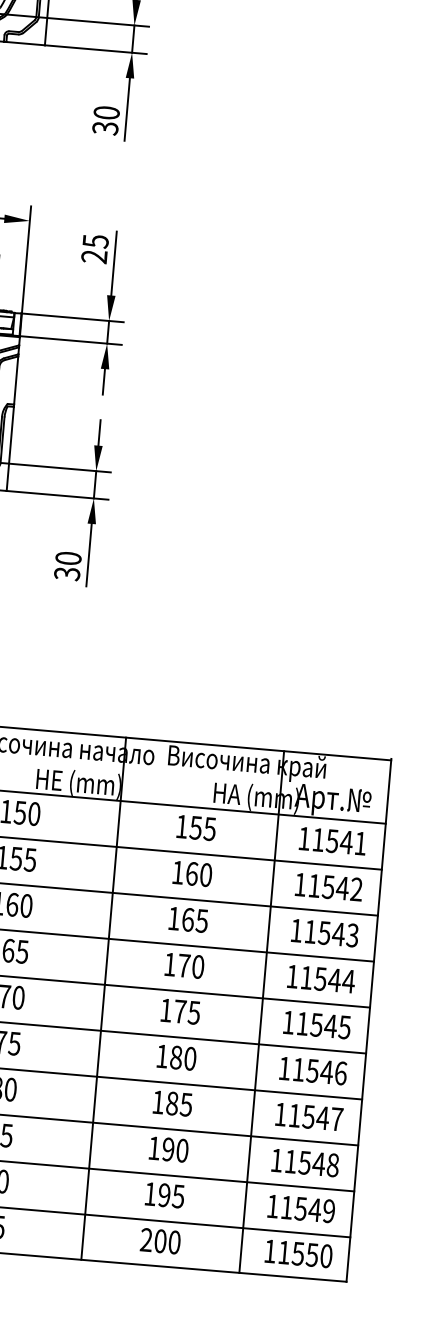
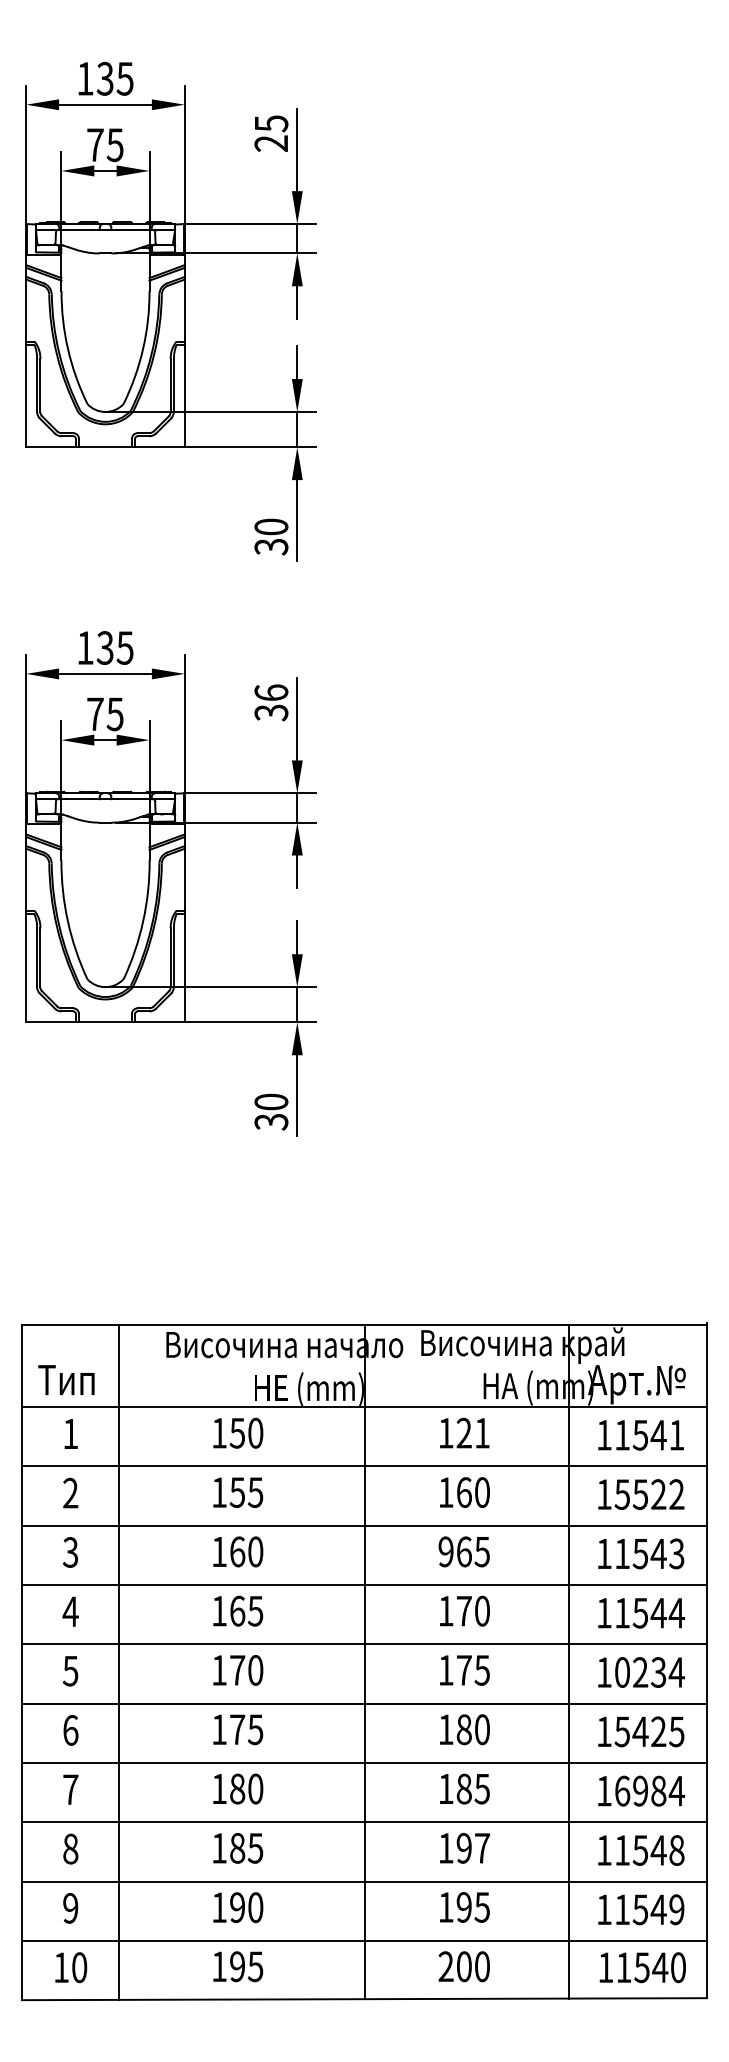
text: (95, 248) -> (271, 702), 25 -> 36
text: (202, 827) -> (472, 1432), 155 -> 121
text: (328, 887) -> (640, 1494), 11542 -> 15522
text: (173, 918) -> (445, 1551), 165 -> 965
text: (324, 1025) -> (650, 1672), 11545 -> 10234
text: (319, 1071) -> (649, 1731), 11546 -> 15425
text: (316, 1117) -> (650, 1790), 11547 -> 16984
text: (182, 1150) -> (482, 1847), 190 -> 197
text: (312, 1254) -> (660, 1967), 11550 -> 11540

